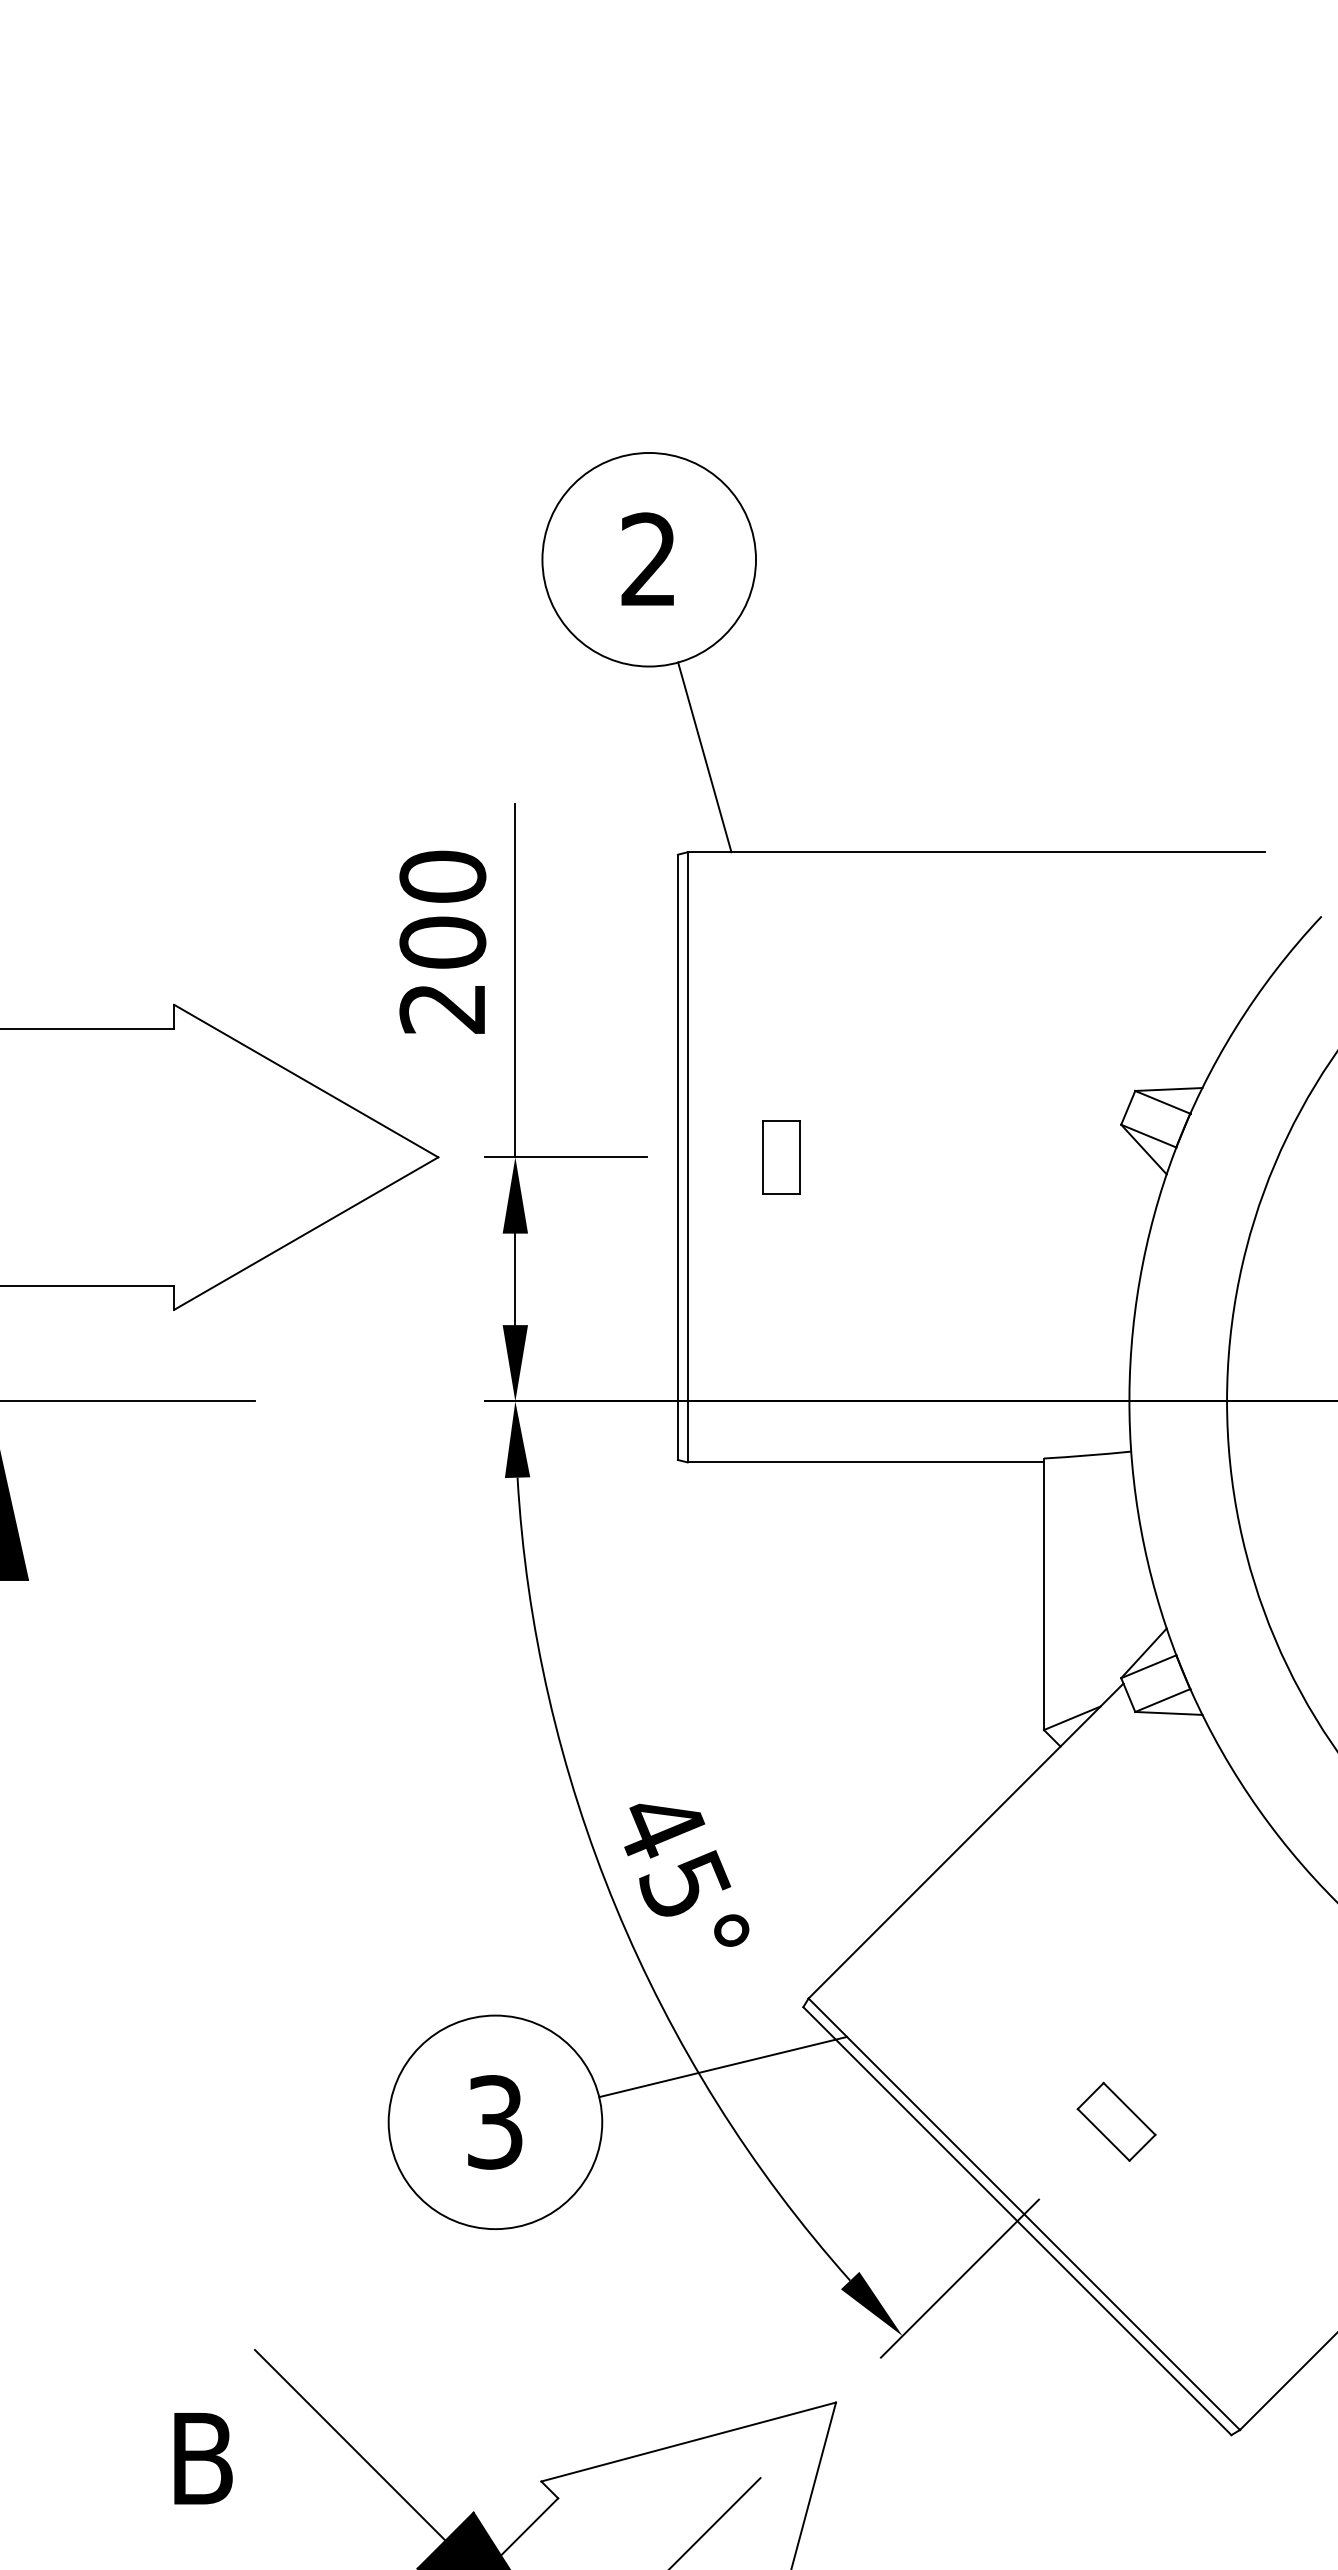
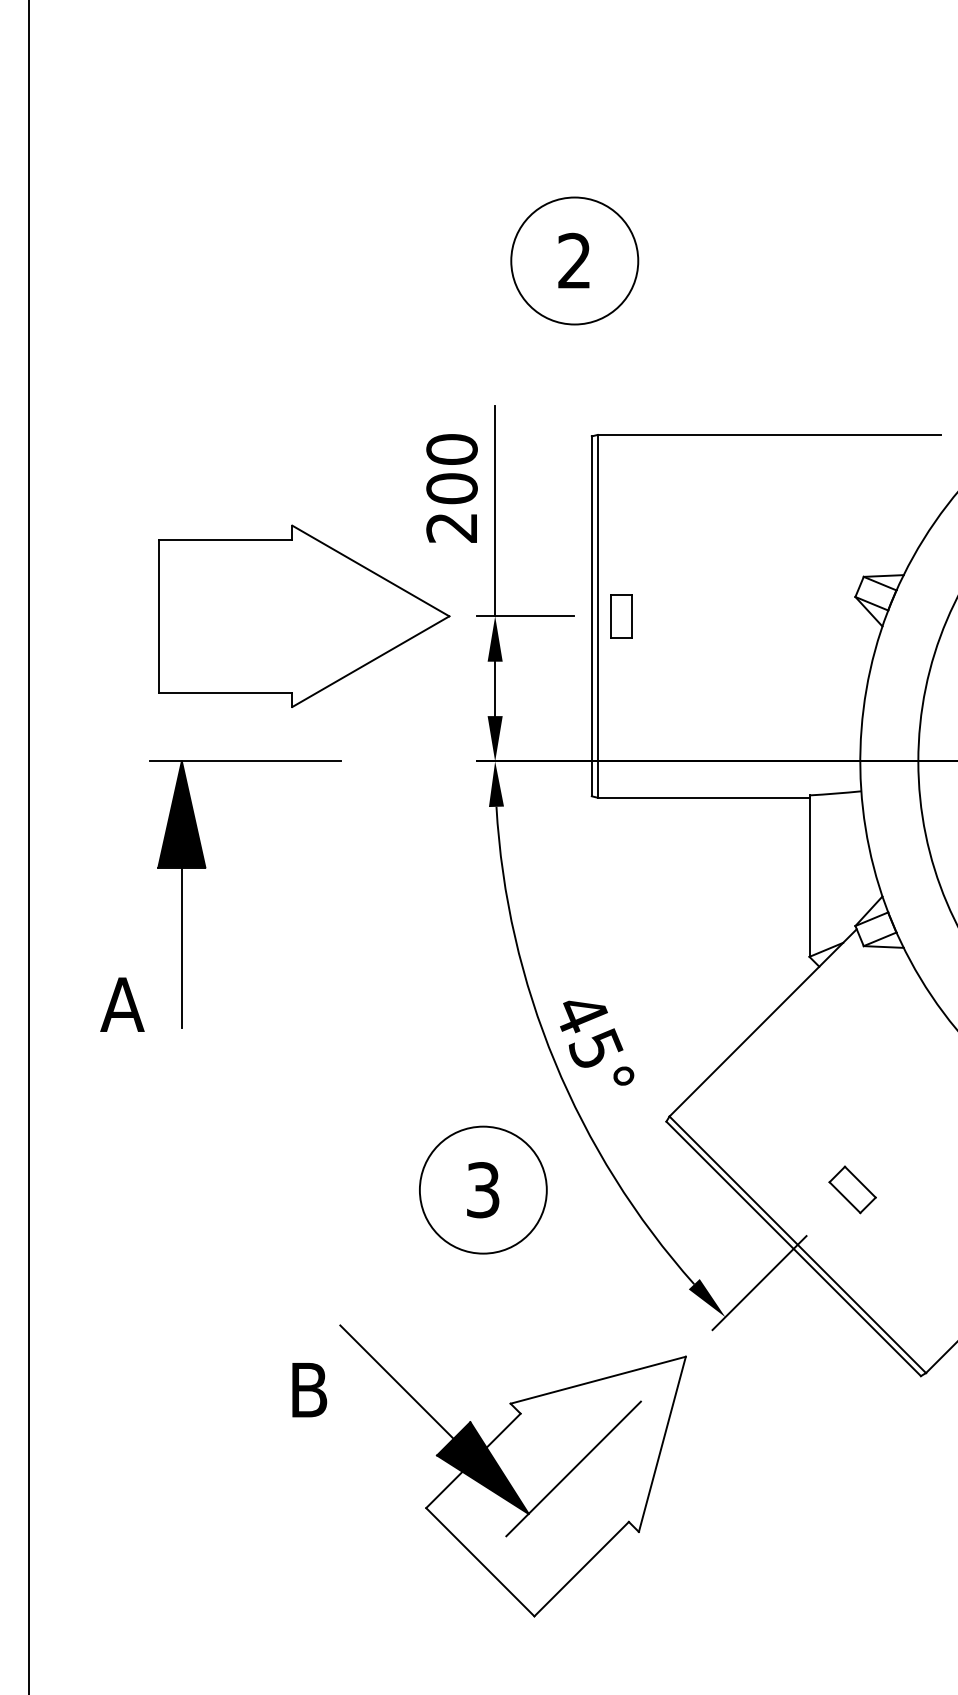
line: (704, 757) -> (607, 378), removed
part: (781, 1157) -> (621, 616), moved
line: (722, 2067) -> (618, 1157), removed

